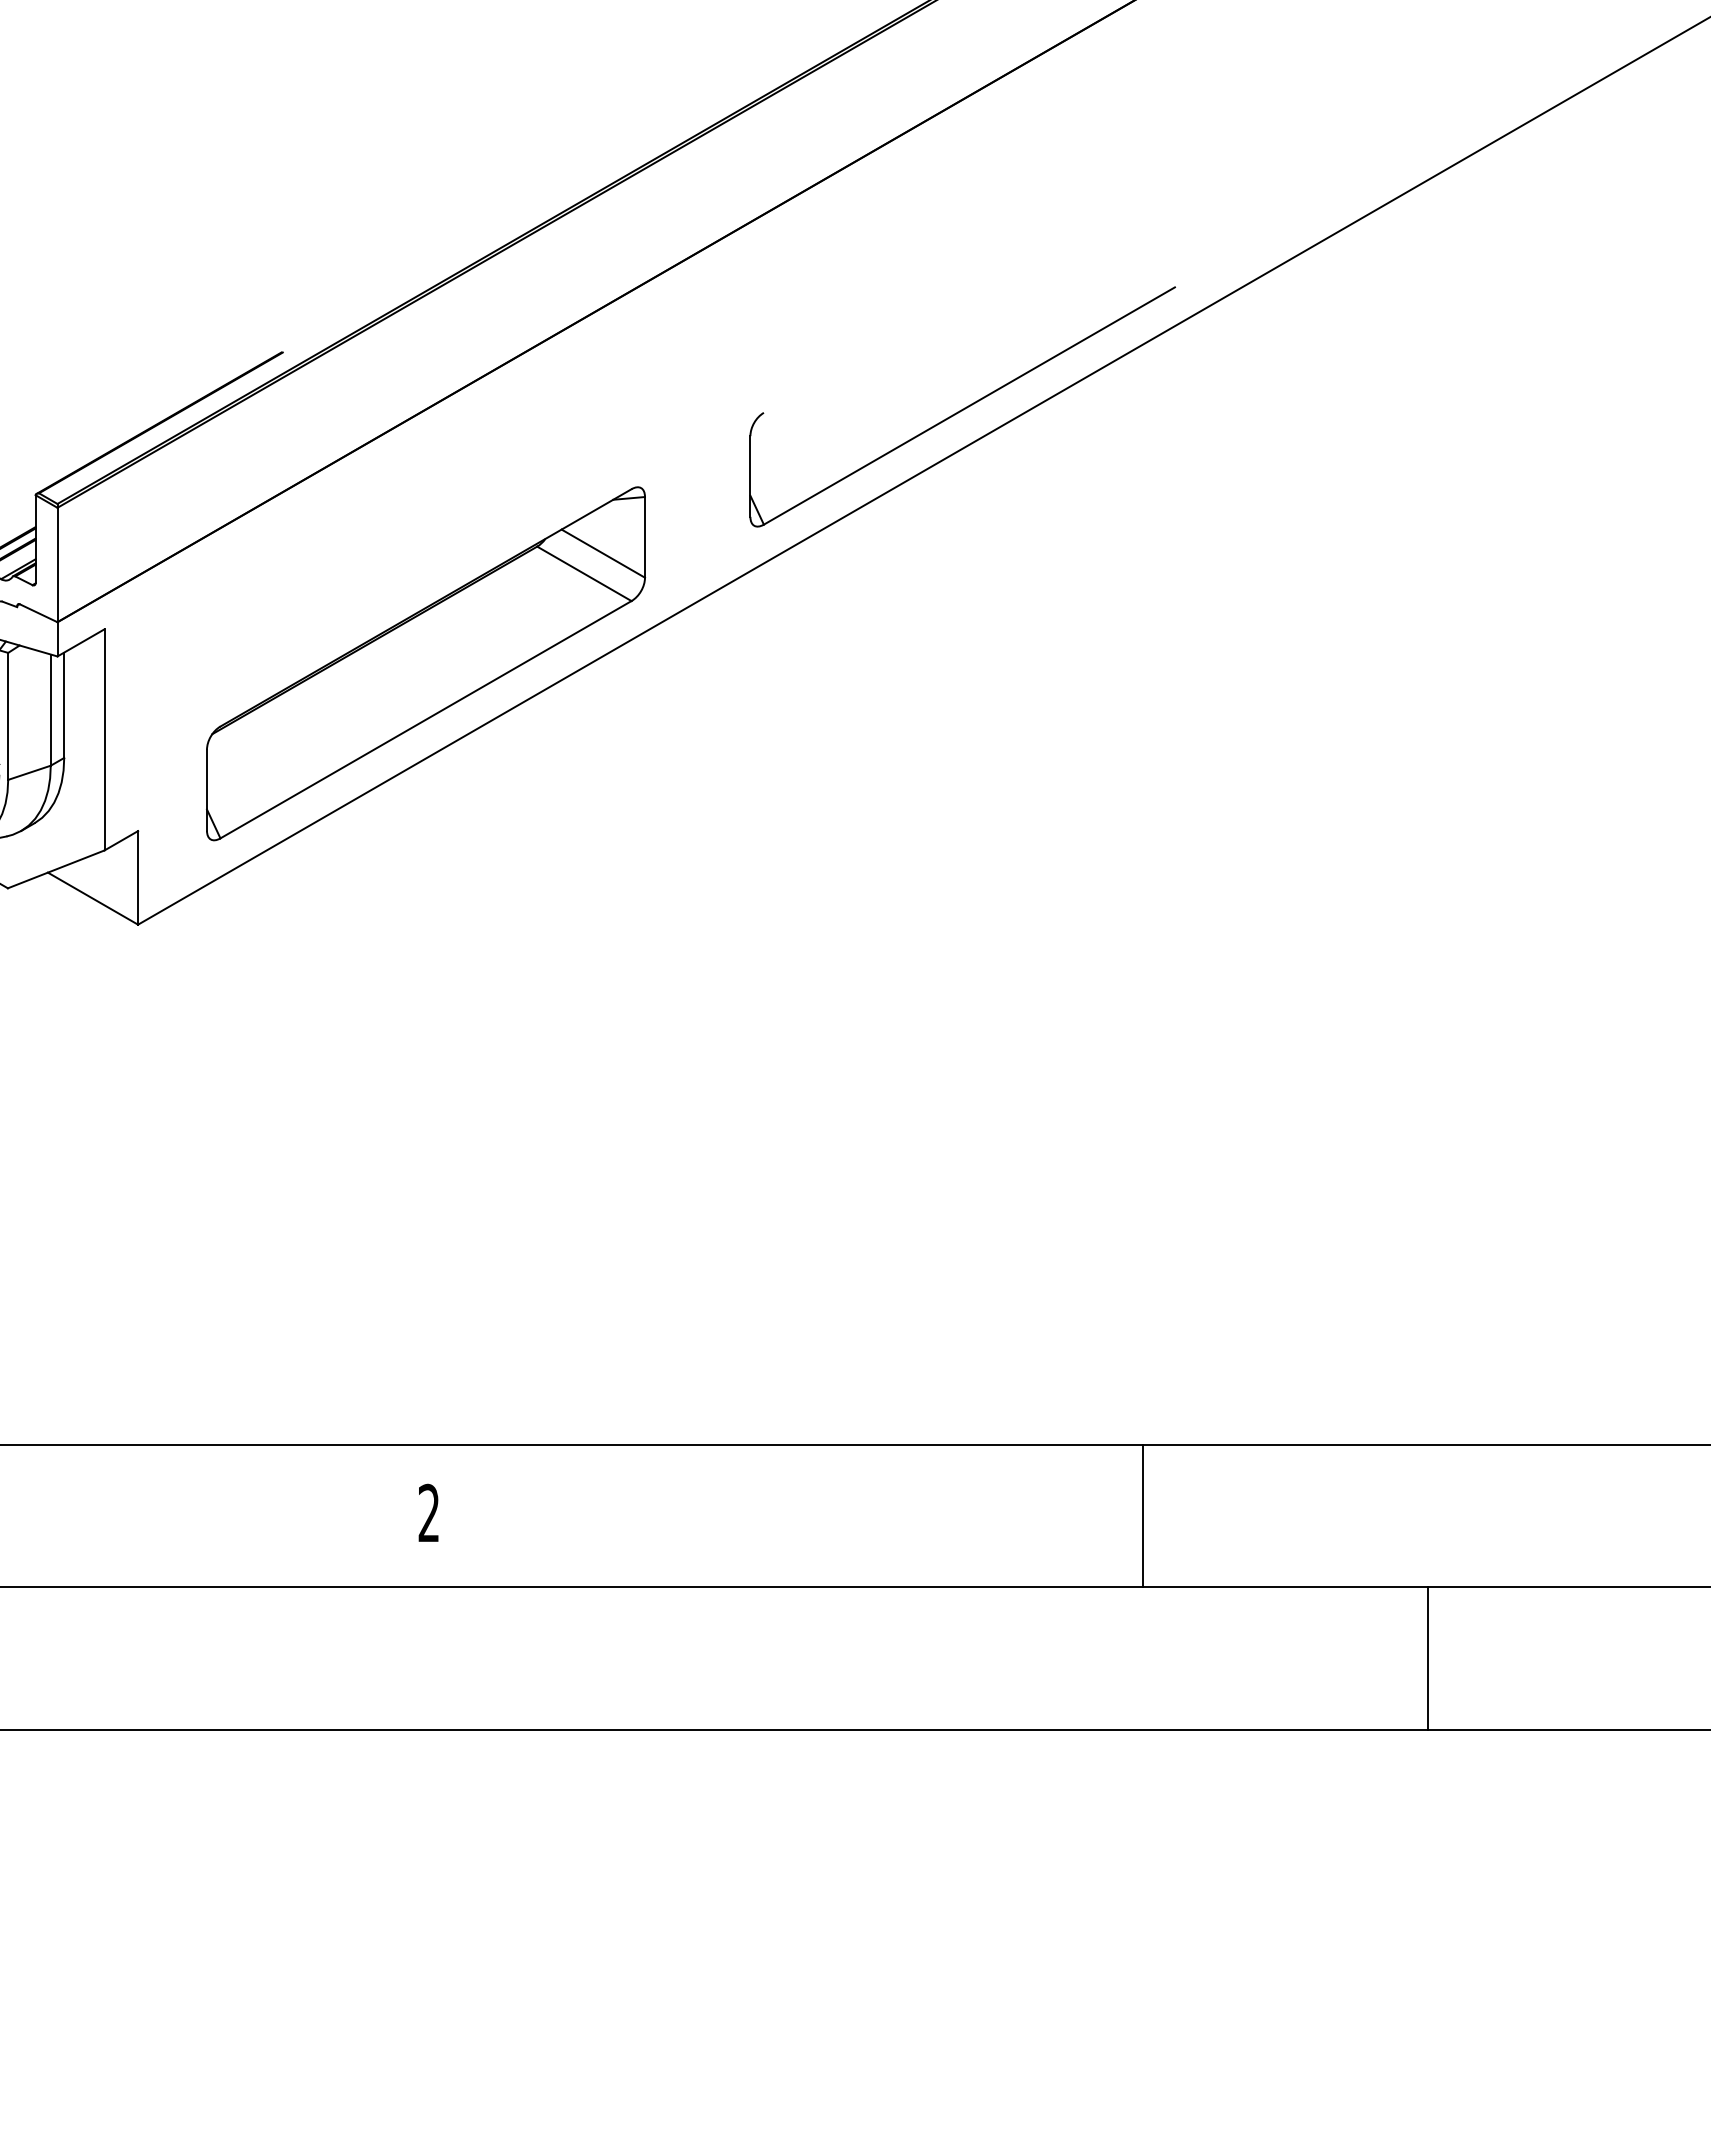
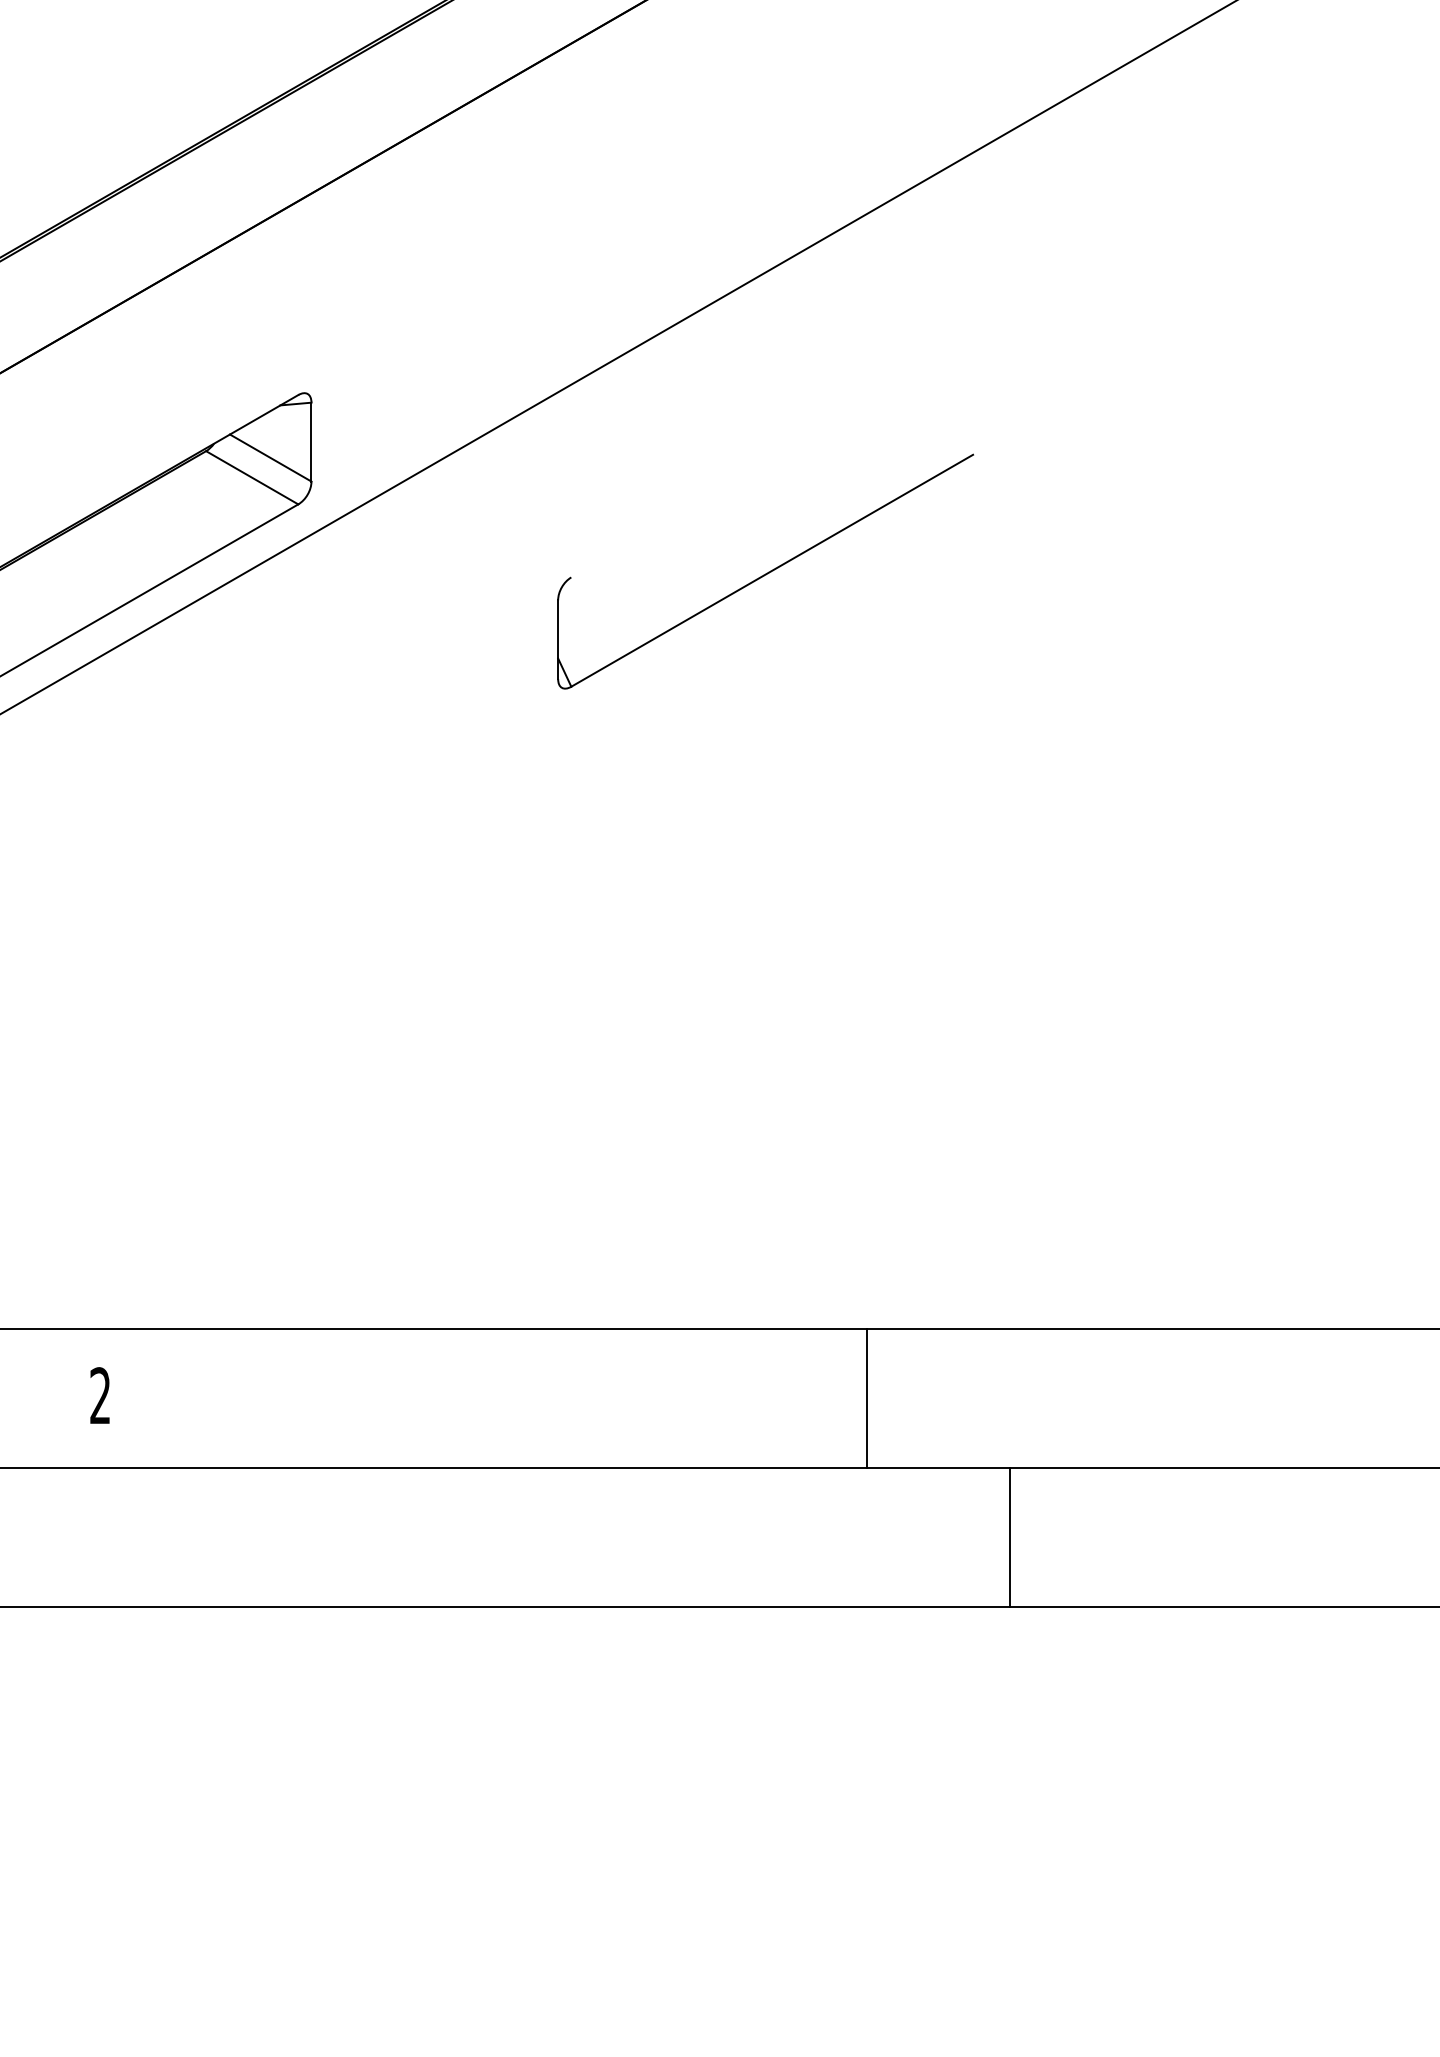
part: (962, 406) -> (765, 571), moved
line: (1143, 1515) -> (867, 1398), moved
line: (1428, 1658) -> (1009, 1537), moved

